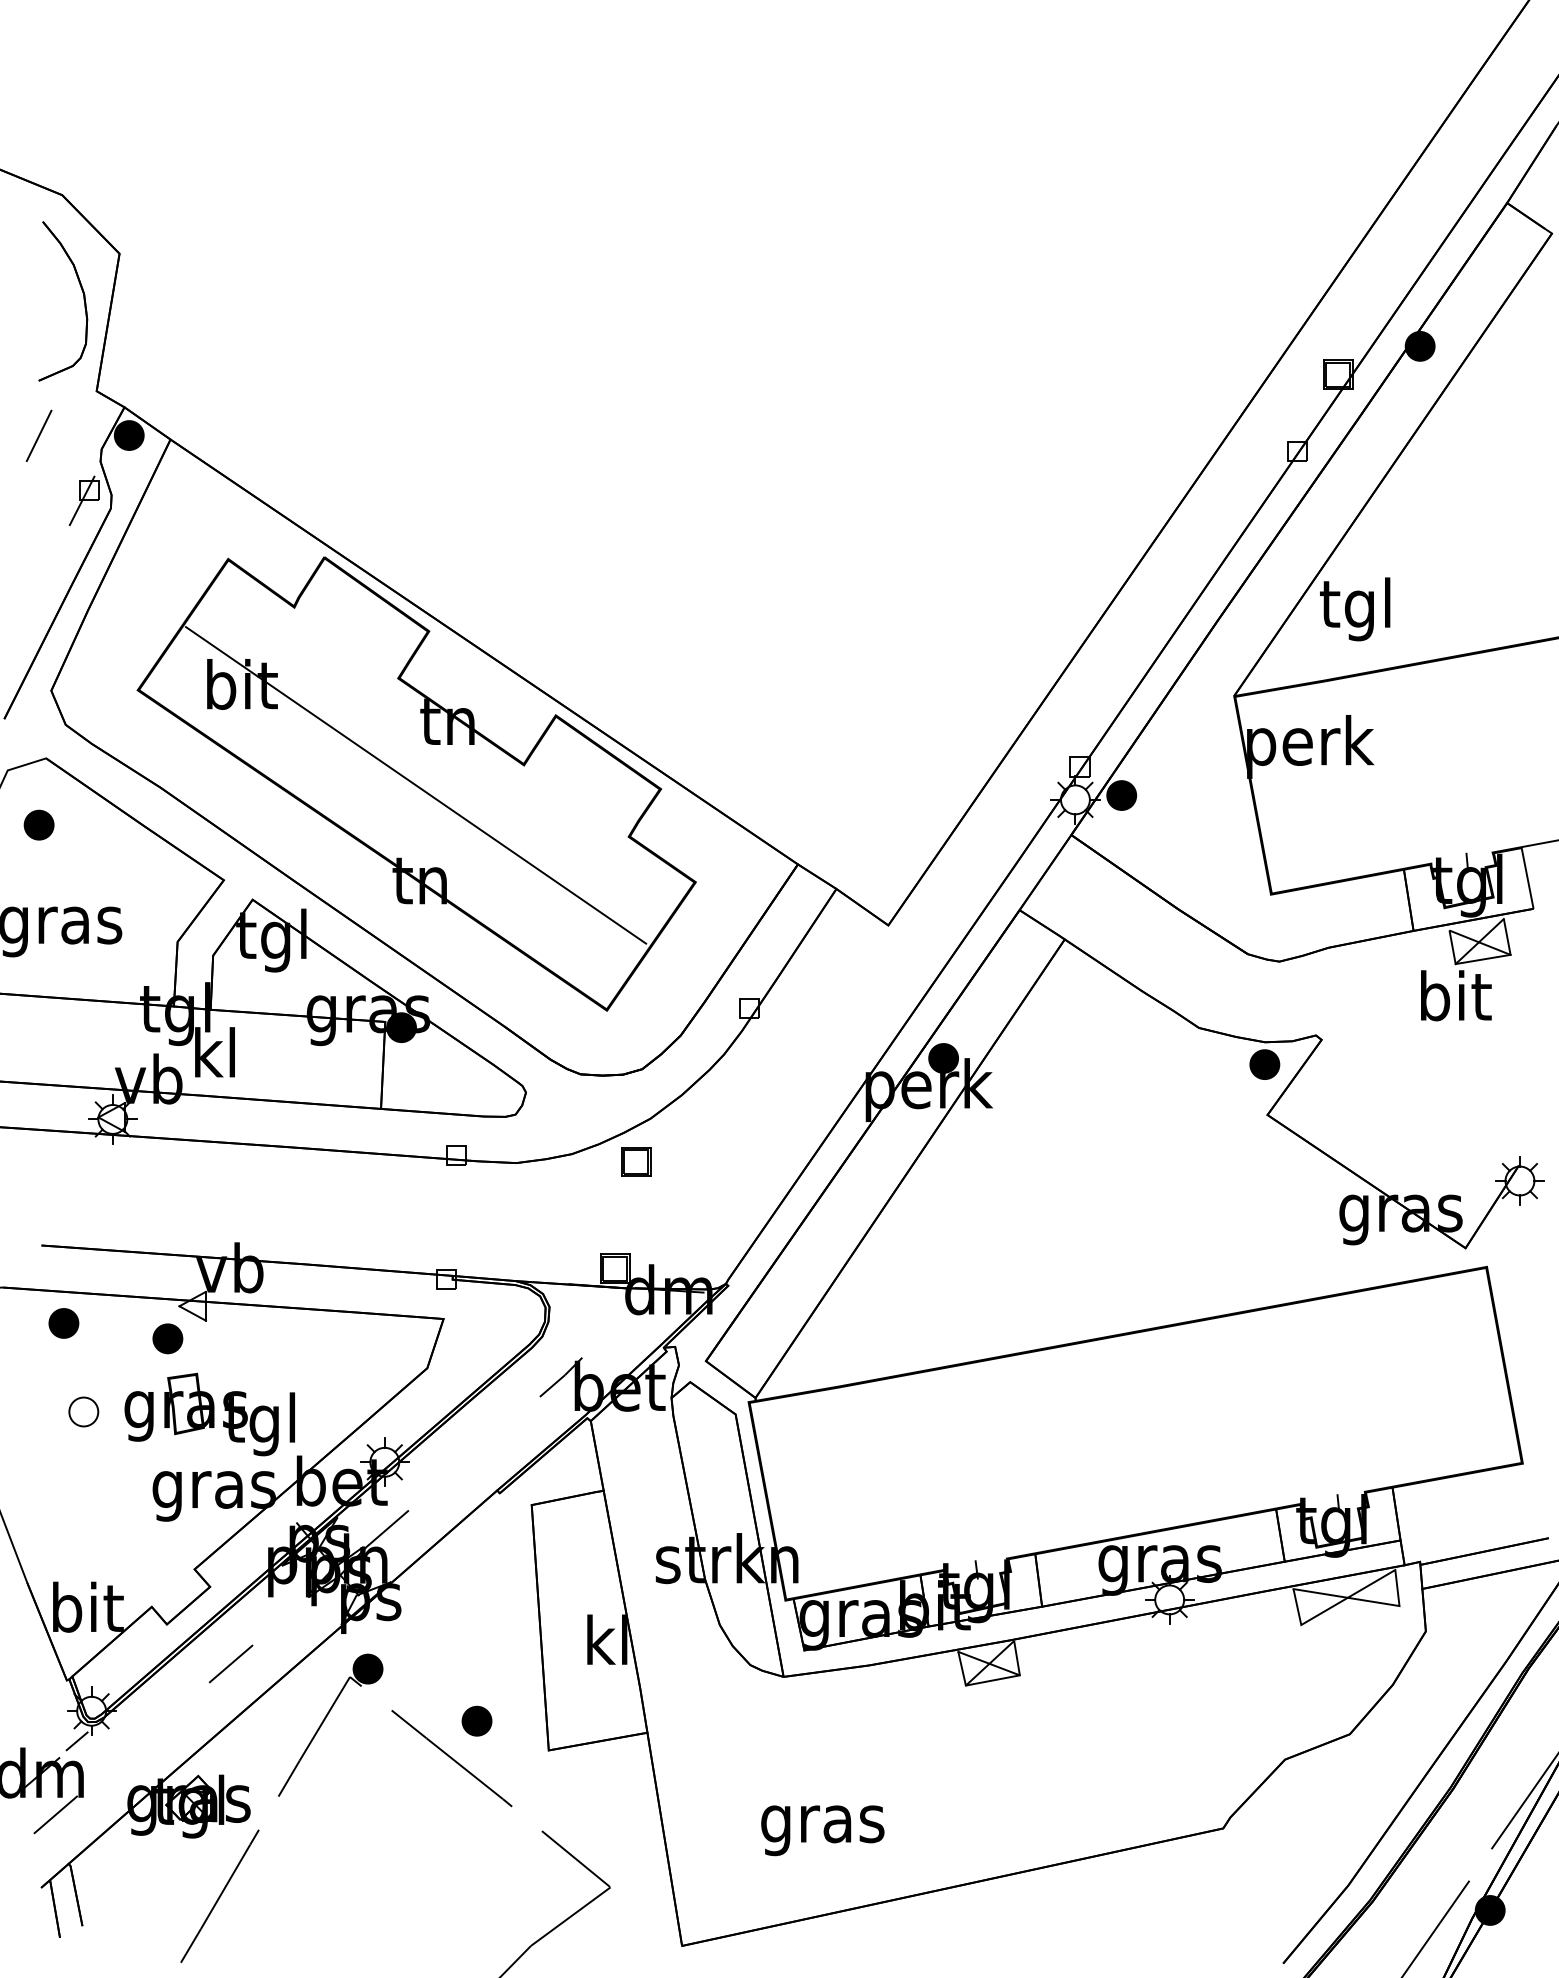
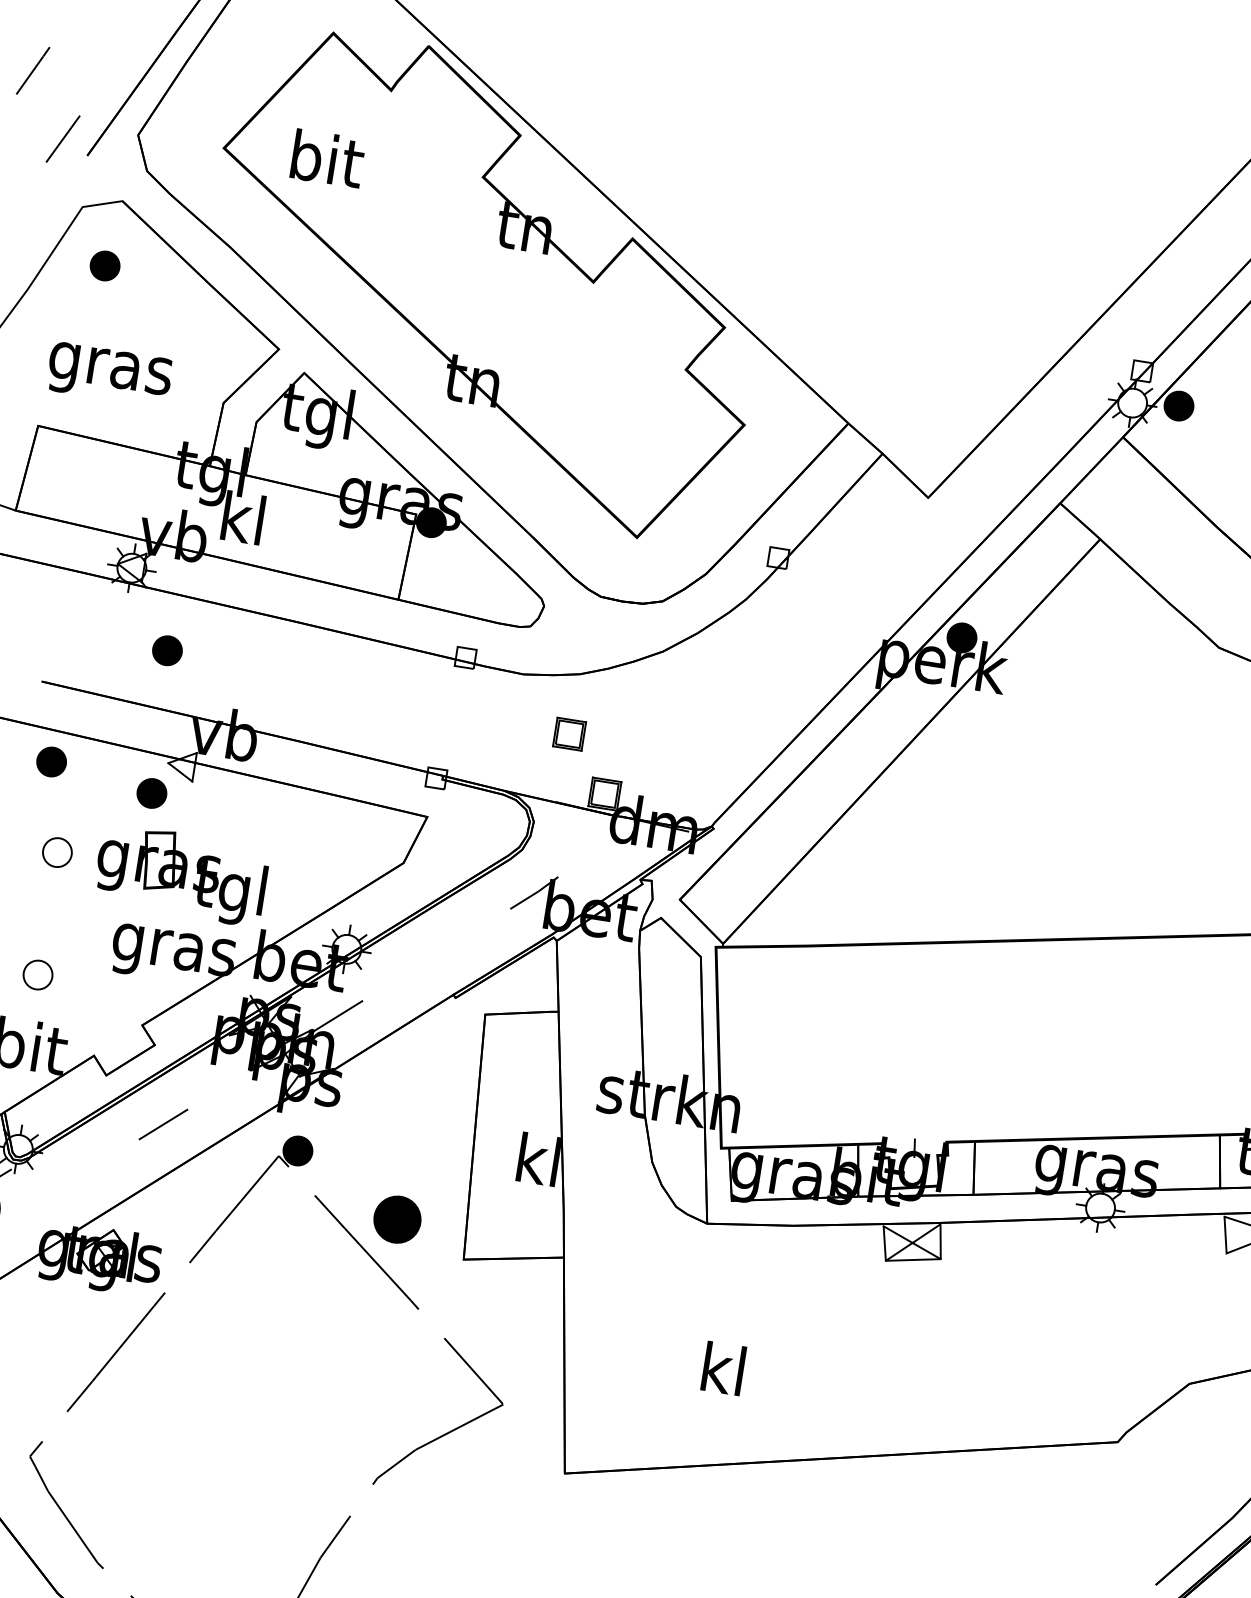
line: (415, 785) -> (483, 285), removed
part: (636, 1161) -> (570, 733), moved
part: (160, 1195) -> (167, 650), added
part: (83, 1535) -> (37, 974), added
part: (476, 1720) -> (397, 1218), size x1.6
text: (822, 1824) -> (722, 1375), gras -> kl

